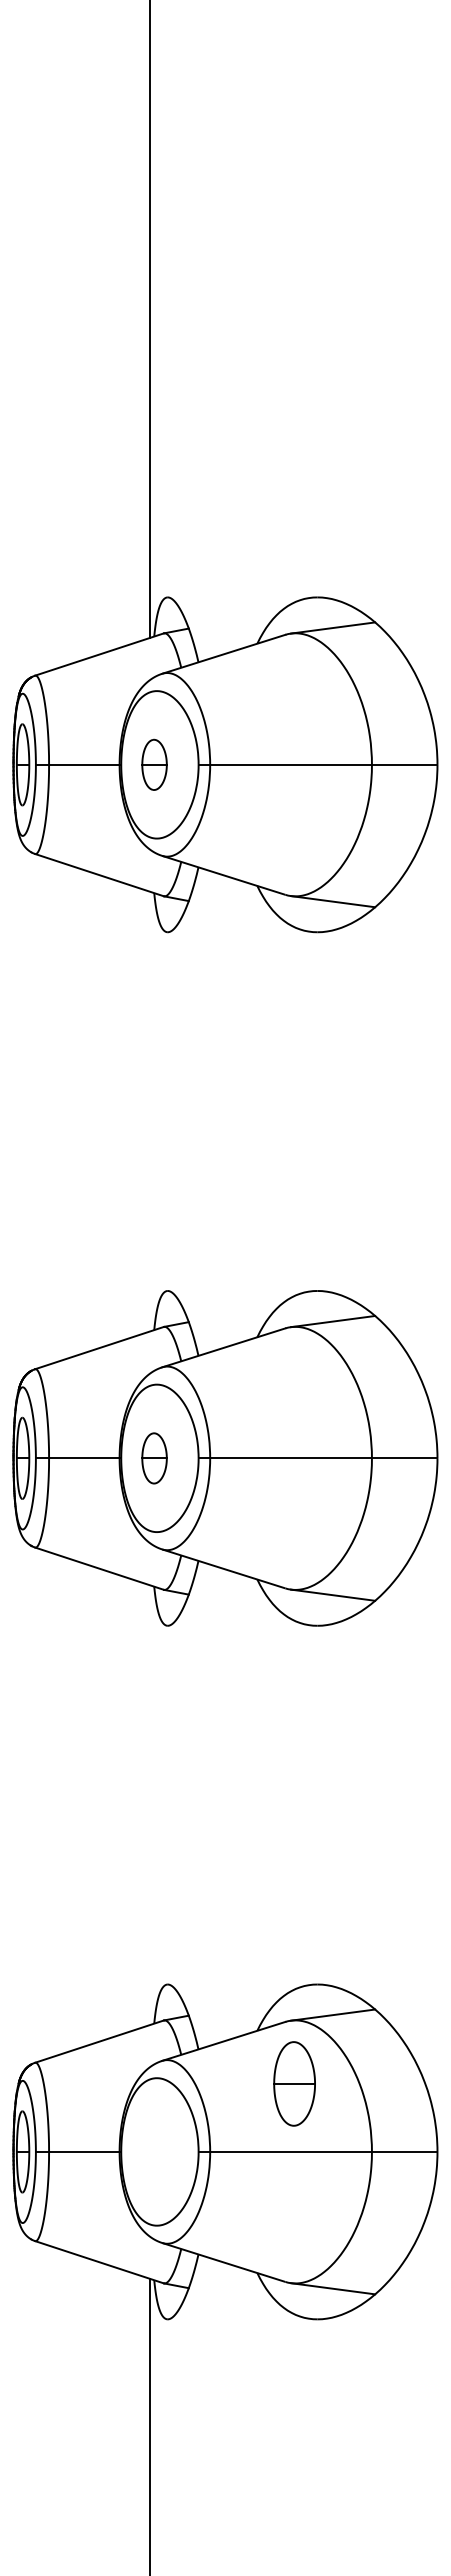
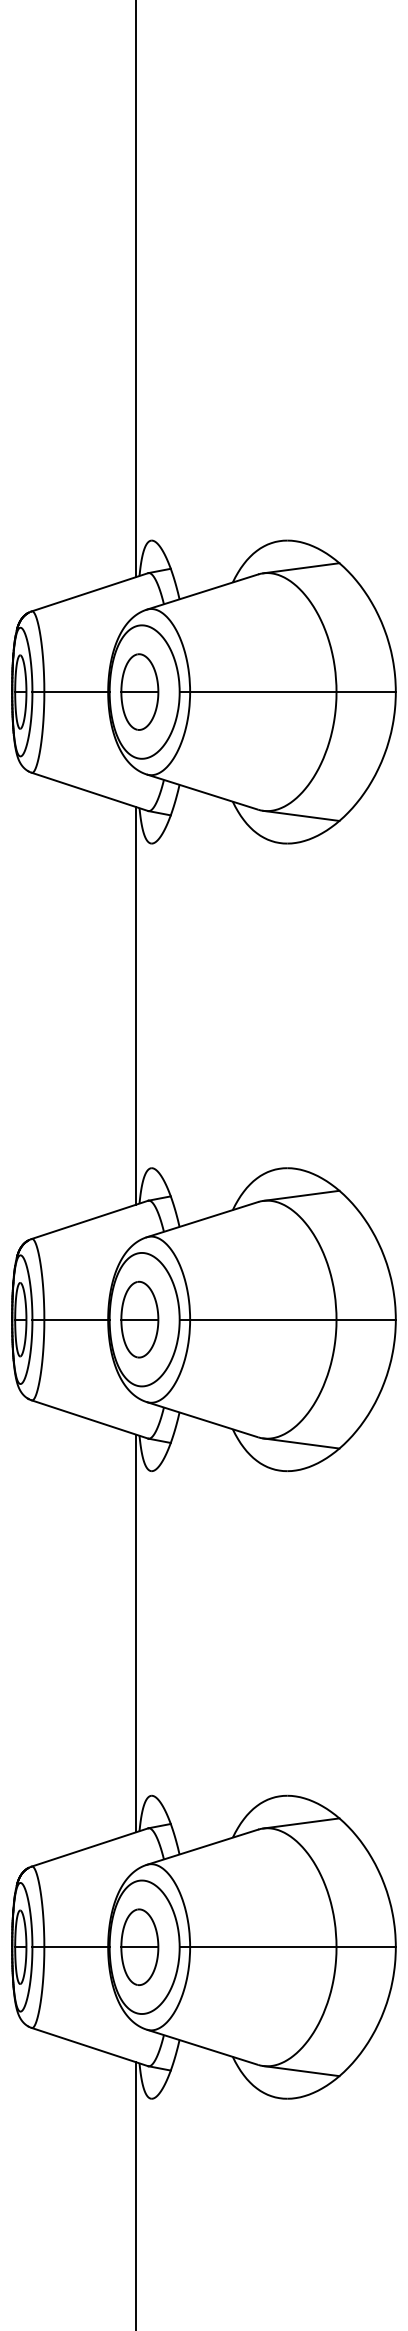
part: (154, 764) -> (139, 691), size x1.67
line: (150, 1111) -> (136, 1005), added
part: (154, 1458) -> (139, 1319), size x1.67
line: (150, 1804) -> (136, 1632), added
part: (294, 2083) -> (139, 1946), moved

